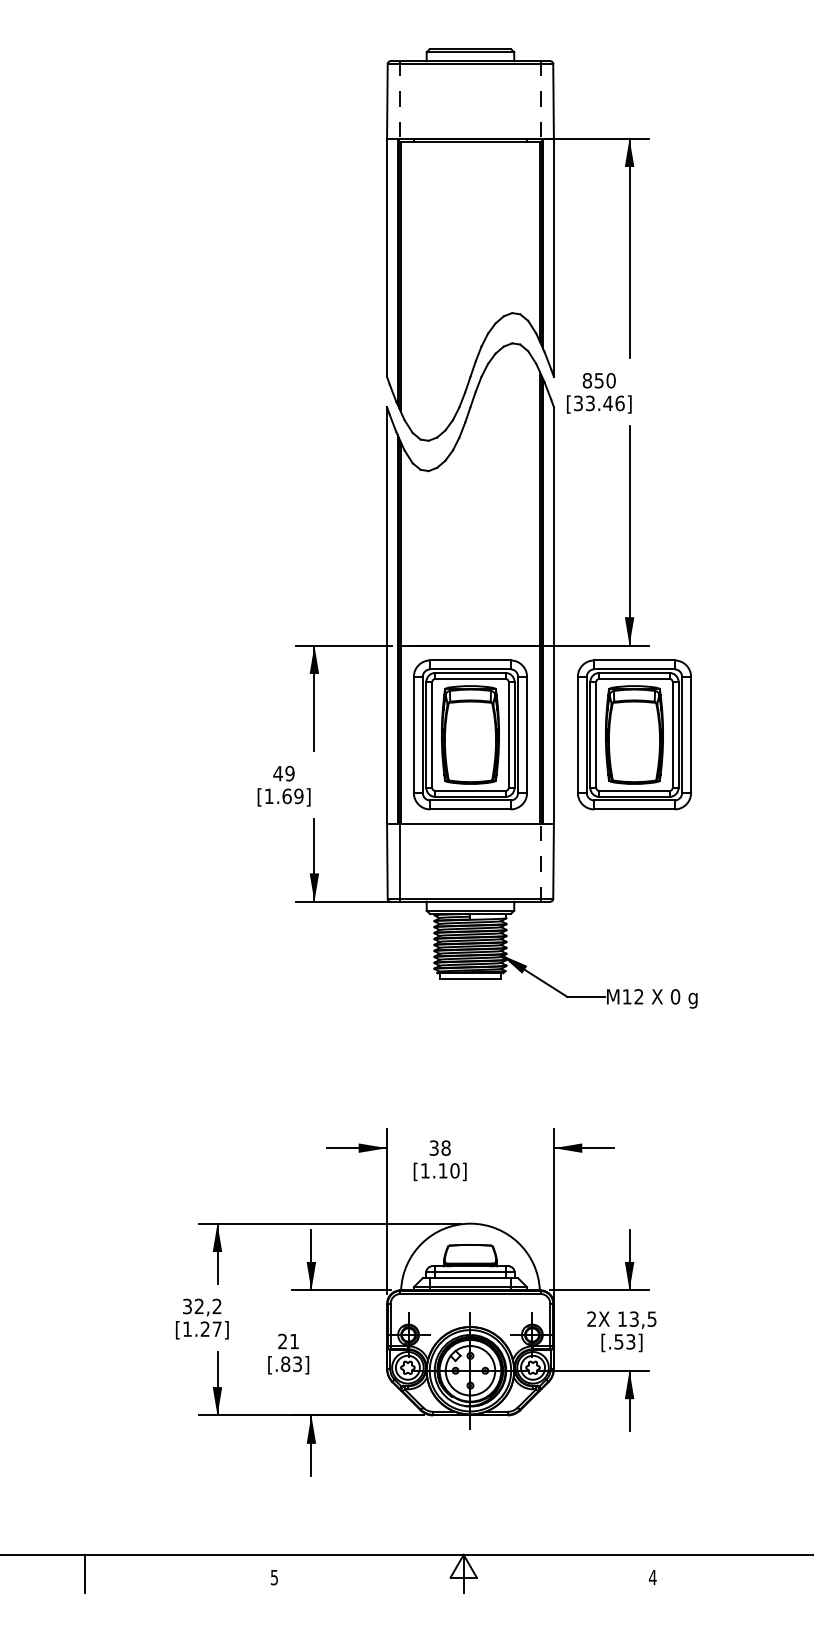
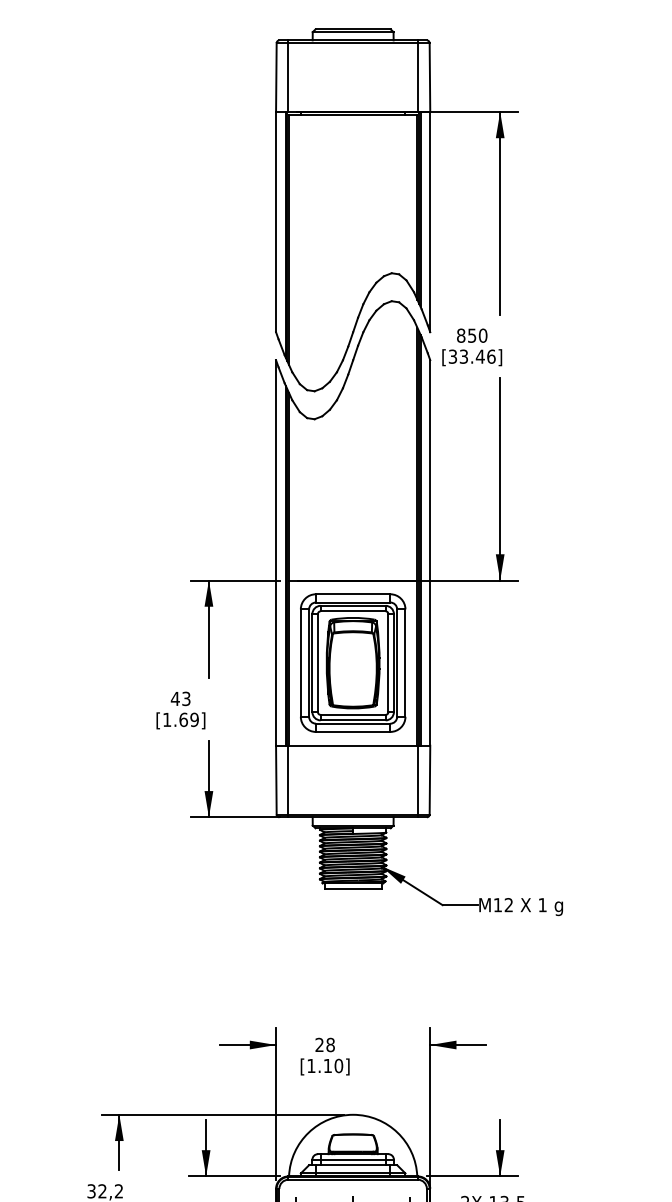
line: (400, 99) -> (288, 75), dashed -> solid
line: (540, 99) -> (417, 75), dashed -> solid
part: (634, 734) -> (504, 662), removed
text: (289, 773) -> (185, 698), 49 -> 43
line: (540, 863) -> (417, 781), dashed -> solid
text: (675, 996) -> (542, 904), 0 -> 1
text: (433, 1147) -> (318, 1044), 38 -> 28

